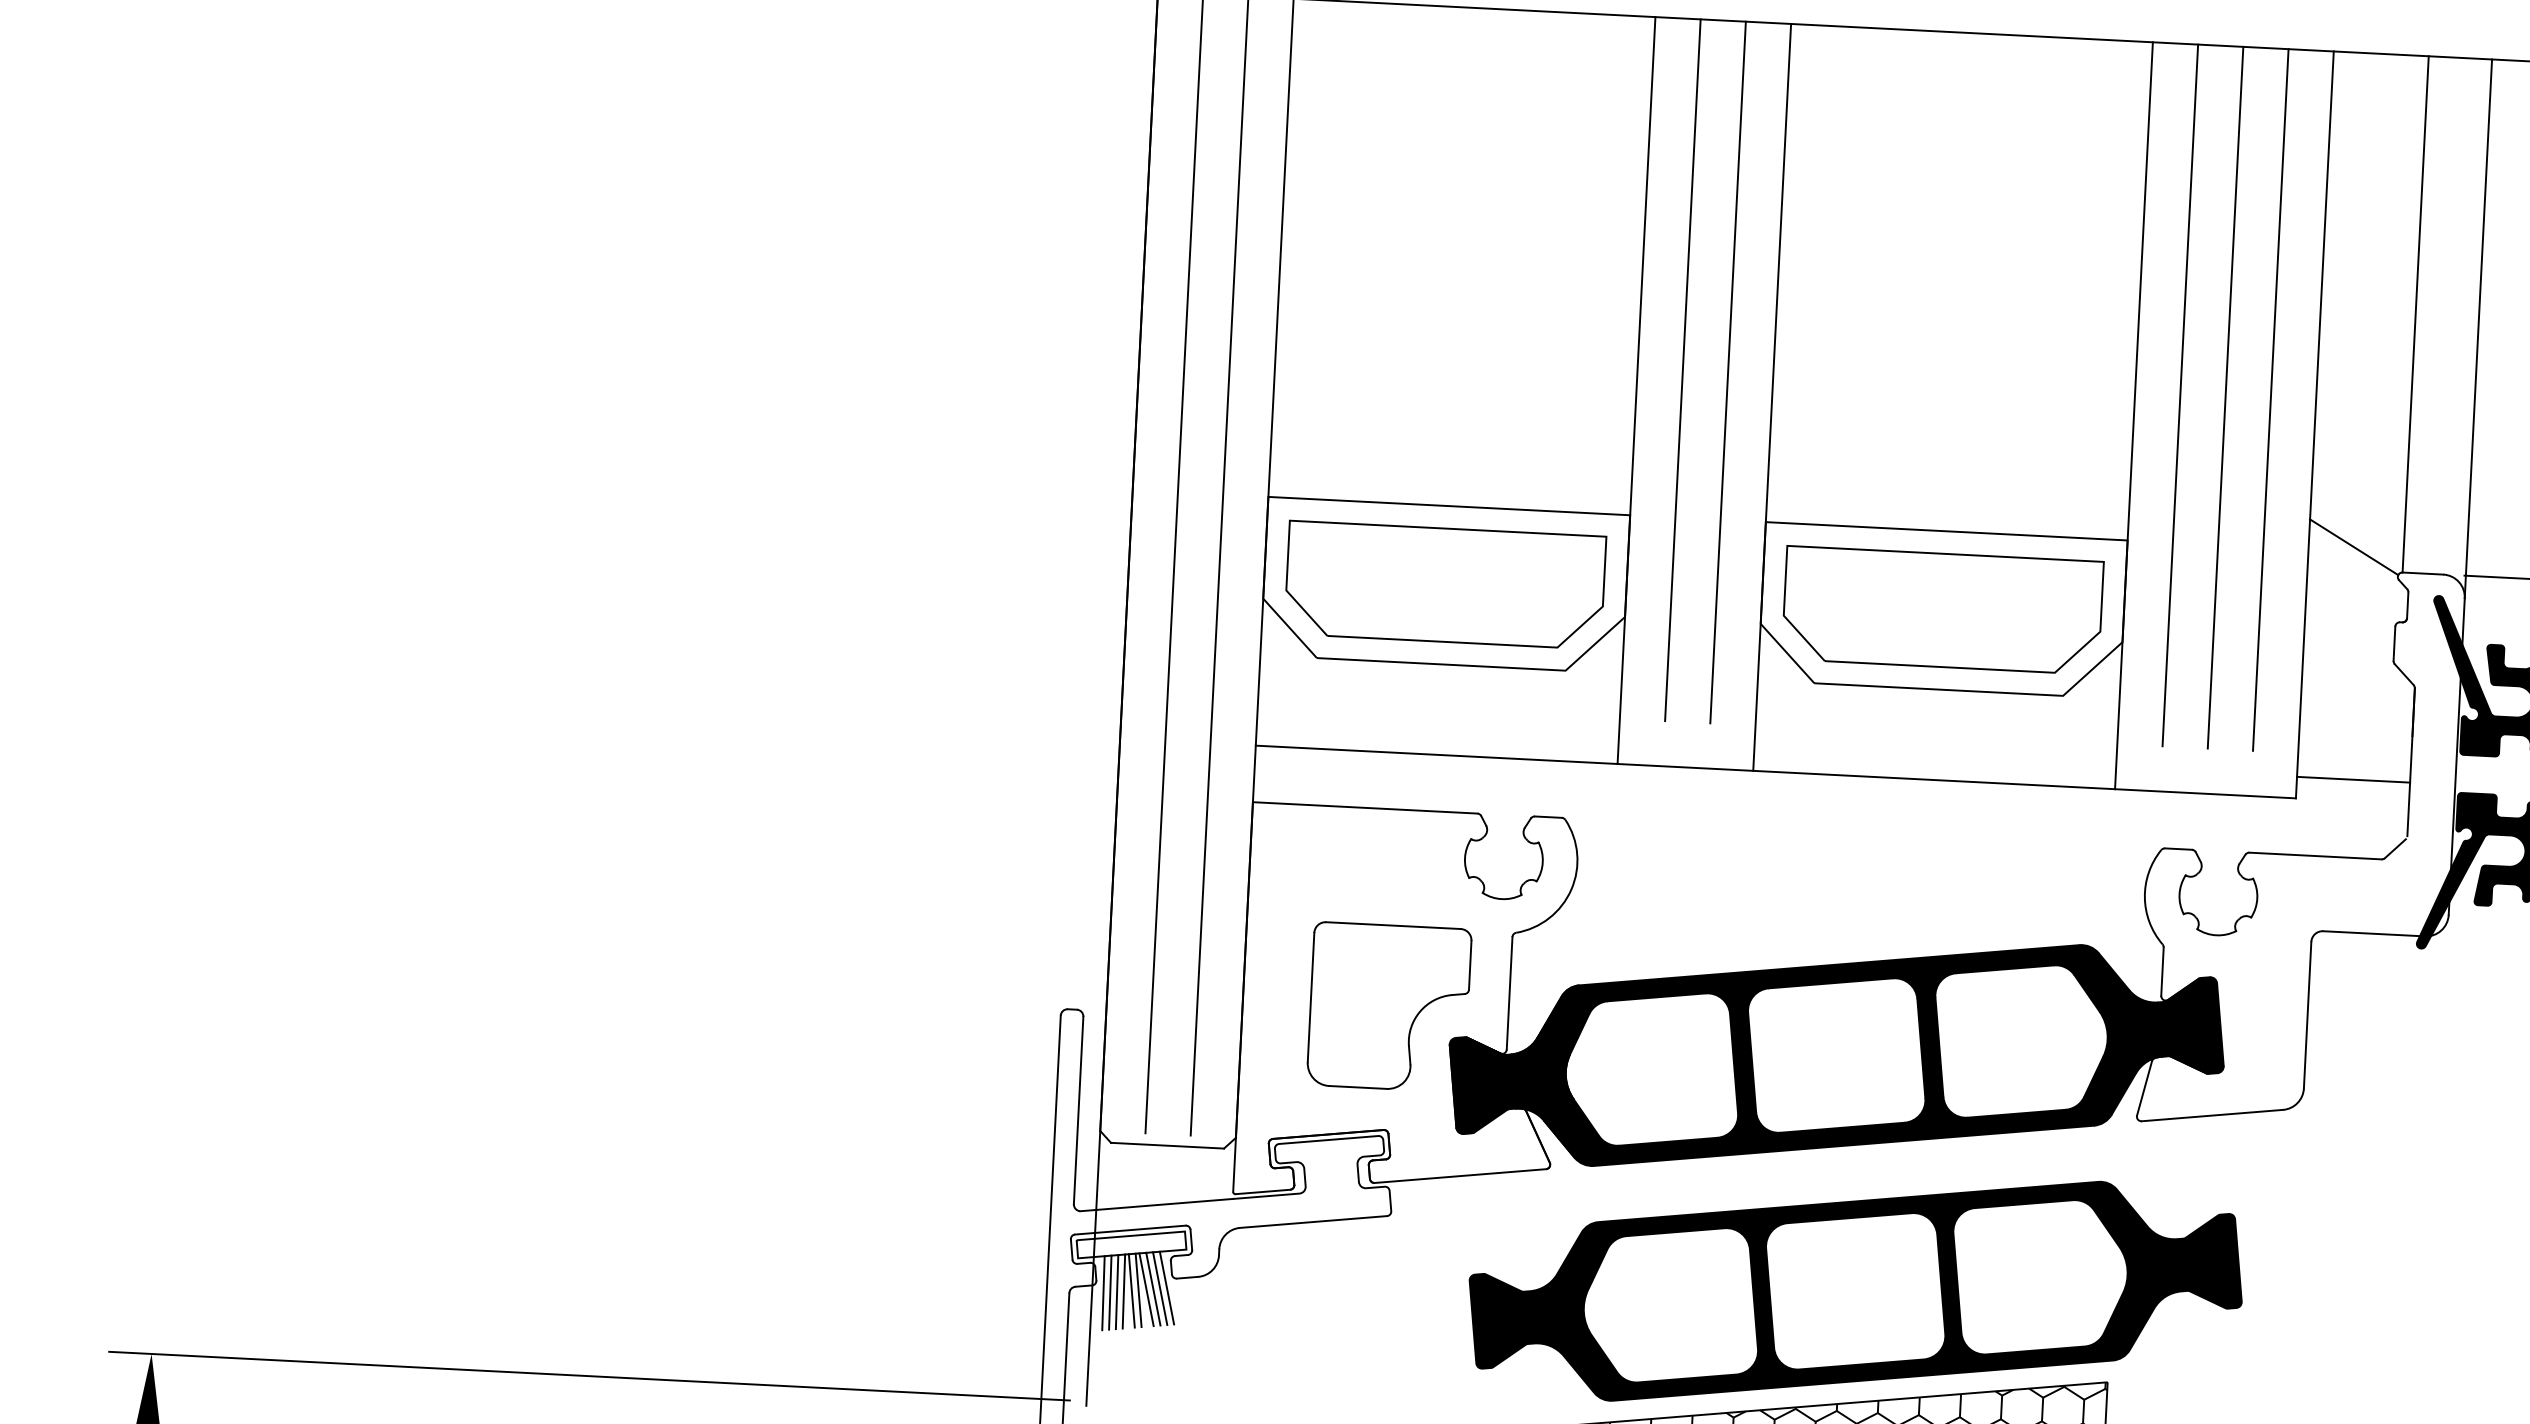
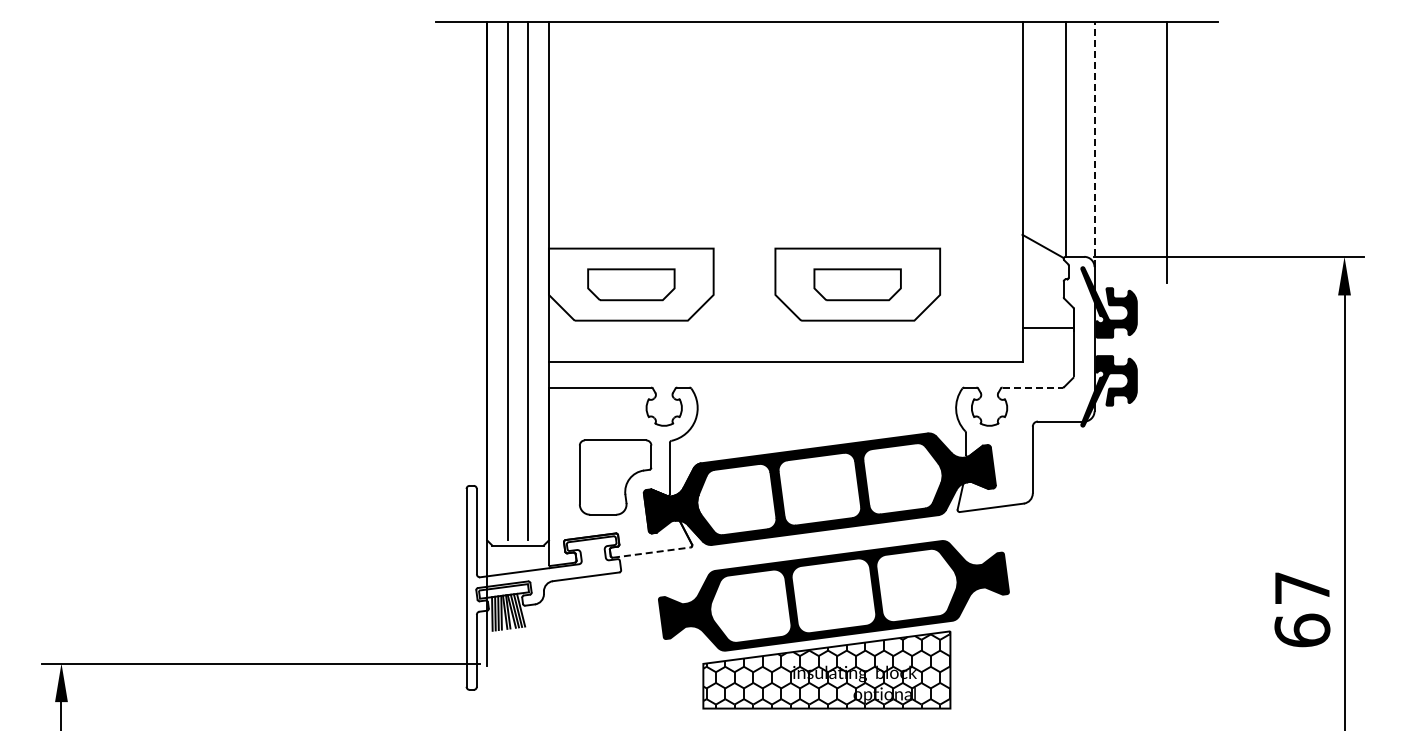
line: (2478, 328) -> (1094, 144), solid -> dashed
line: (1683, 370) -> (734, 181), removed
line: (1727, 372) -> (754, 181), removed
line: (1636, 389) -> (713, 191), removed
line: (2179, 395) -> (960, 181), removed
line: (1772, 396) -> (775, 191), removed
line: (2225, 397) -> (981, 181), removed
line: (2269, 399) -> (1001, 181), removed
line: (2134, 415) -> (940, 191), removed
part: (1445, 584) -> (631, 284), size x0.6
part: (1942, 610) -> (857, 284), size x0.6
line: (2351, 780) -> (1047, 328), moved
line: (2317, 855) -> (1033, 387), solid -> dashed
line: (1462, 1175) -> (652, 552), solid -> dashed

